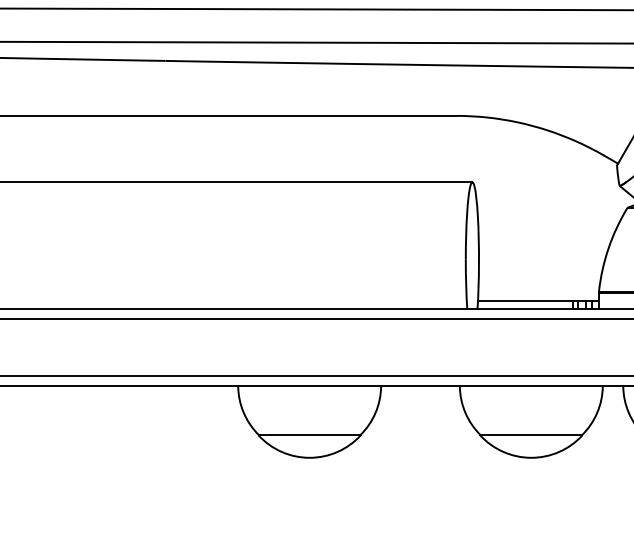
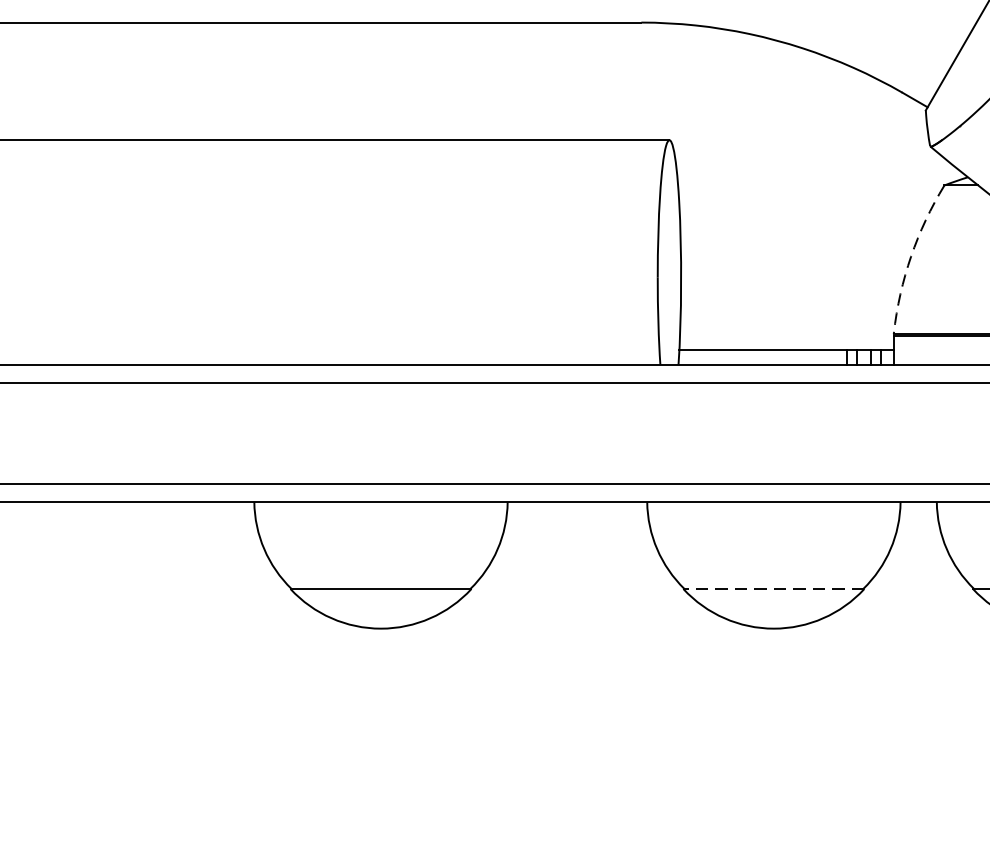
arc: (608, 247) -> (910, 255), solid -> dashed
line: (530, 435) -> (772, 589), solid -> dashed

